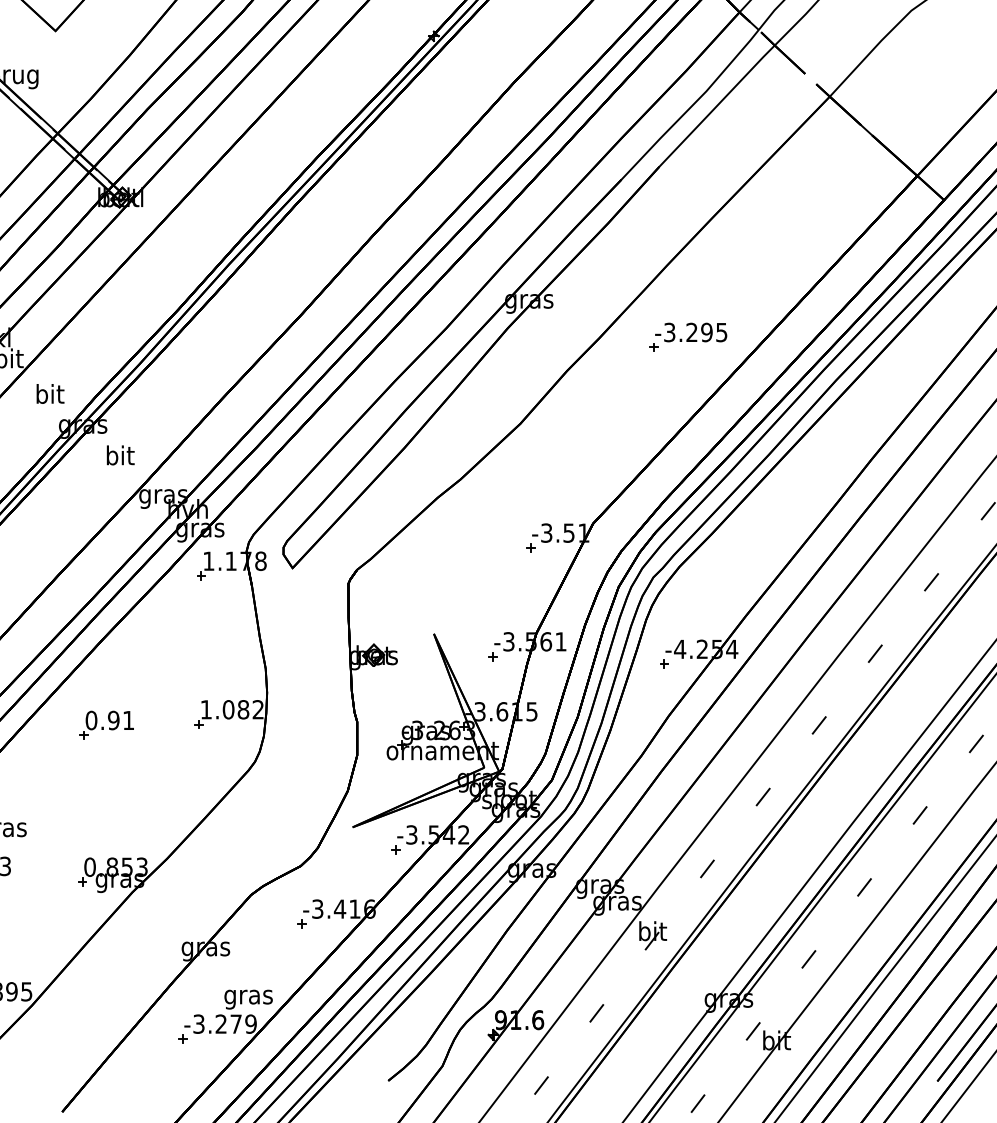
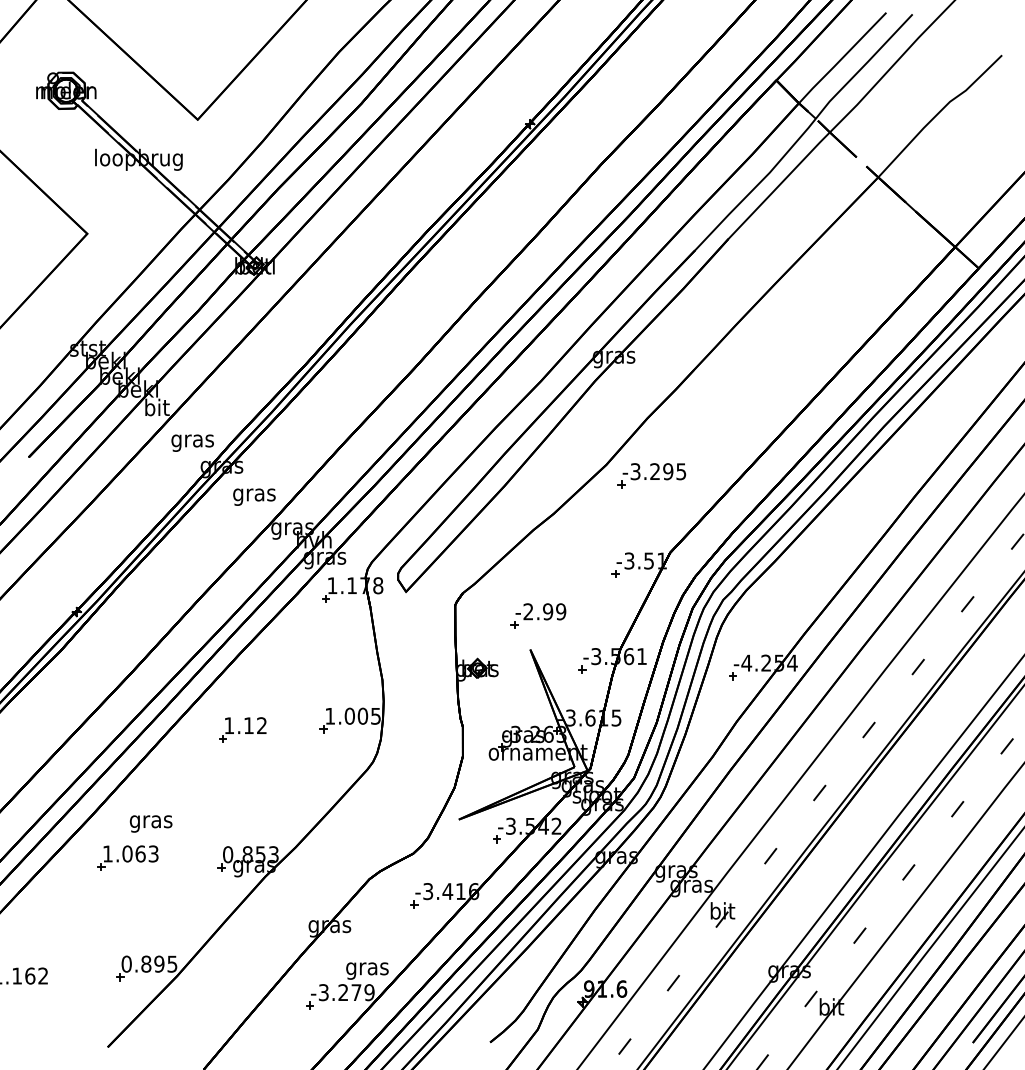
part: (687, 336) -> (651, 475), moved
text: (49, 396) -> (192, 440), bit -> gras
text: (120, 457) -> (254, 494), bit -> gras
part: (443, 595) -> (538, 615), added
text: (249, 708) -> (368, 715), 1.082 -> 1.005
text: (109, 720) -> (245, 725), 0.91 -> 1.12

